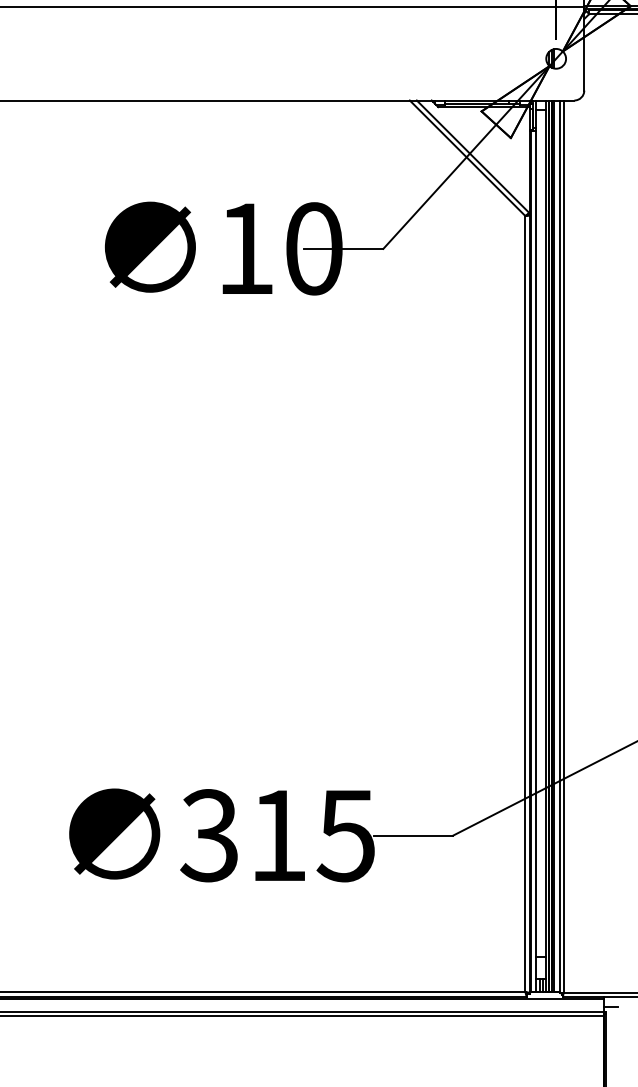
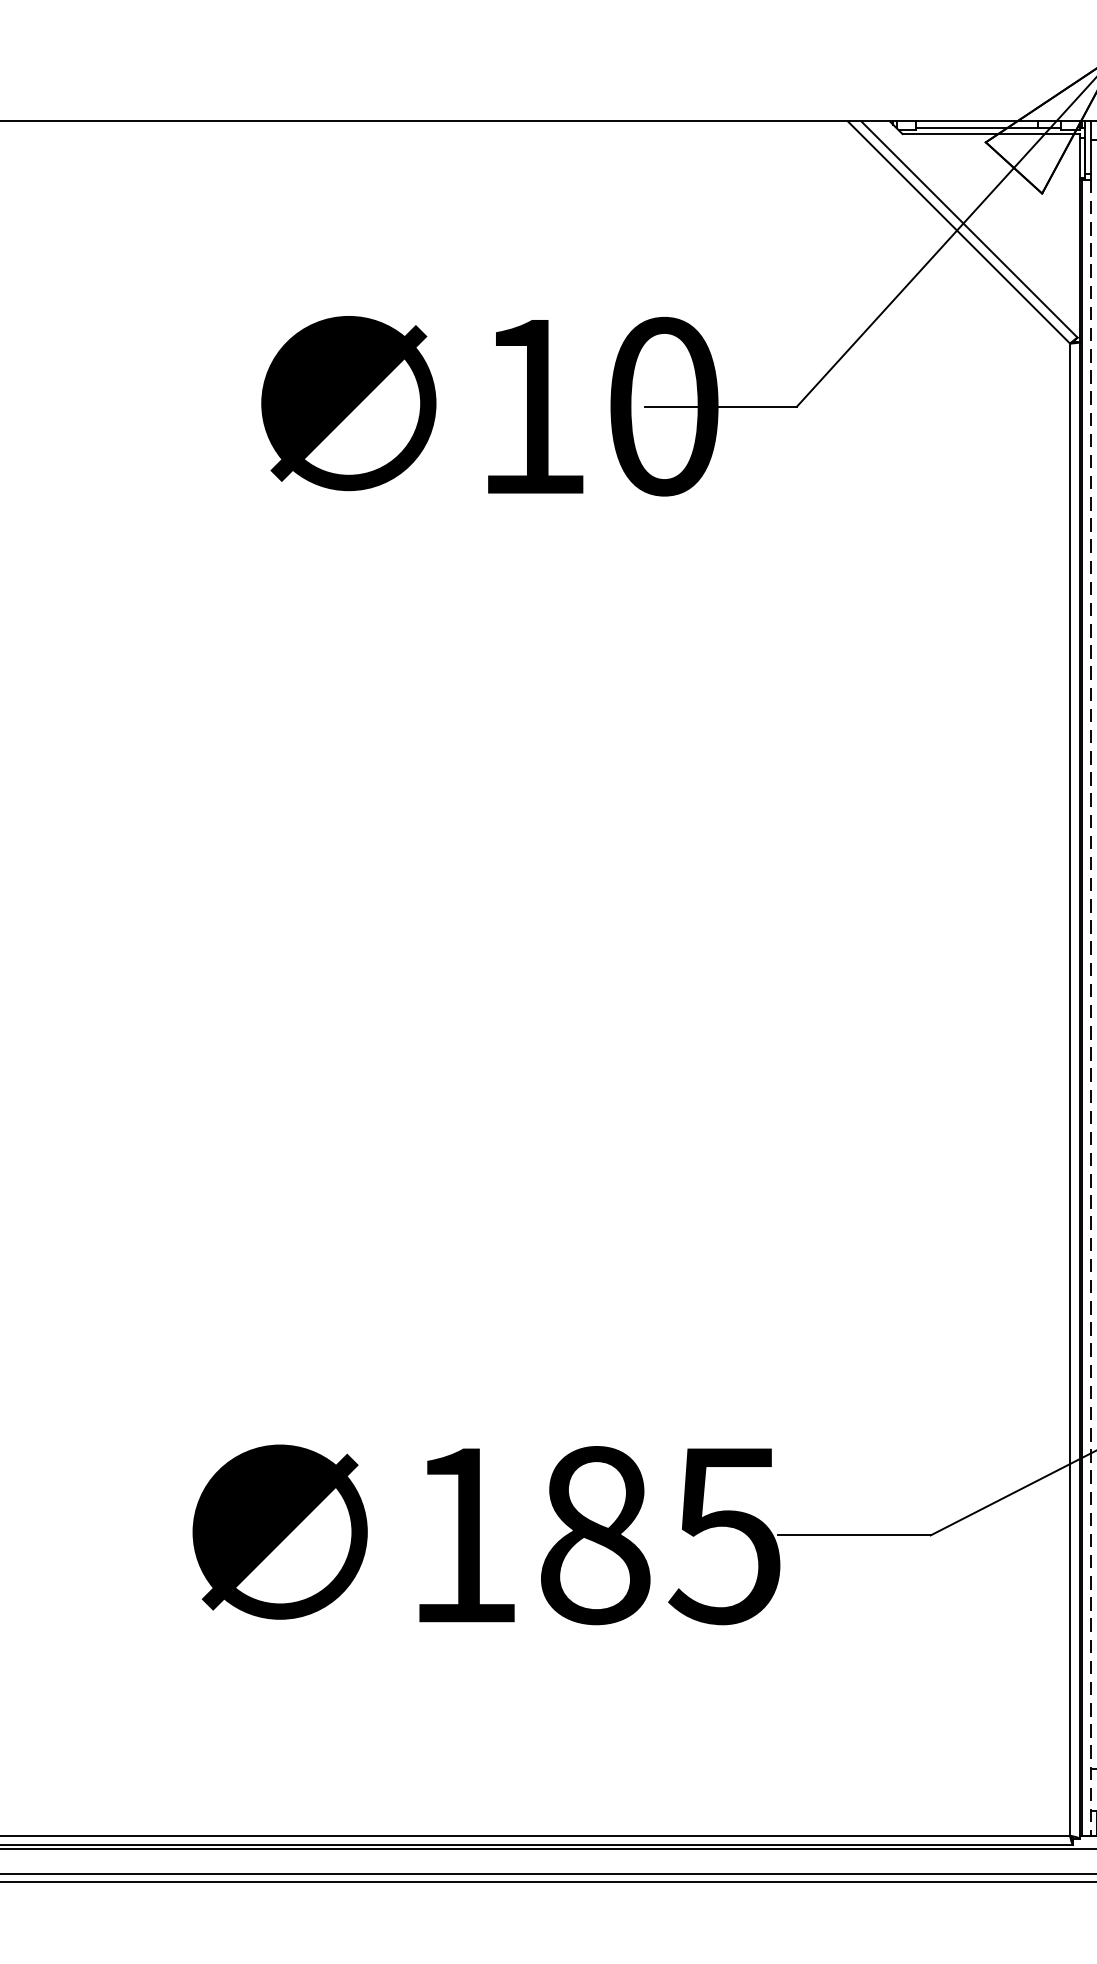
line: (536, 561) -> (1091, 1007), solid -> dashed
text: (243, 835) -> (527, 1534), 315 -> 185

